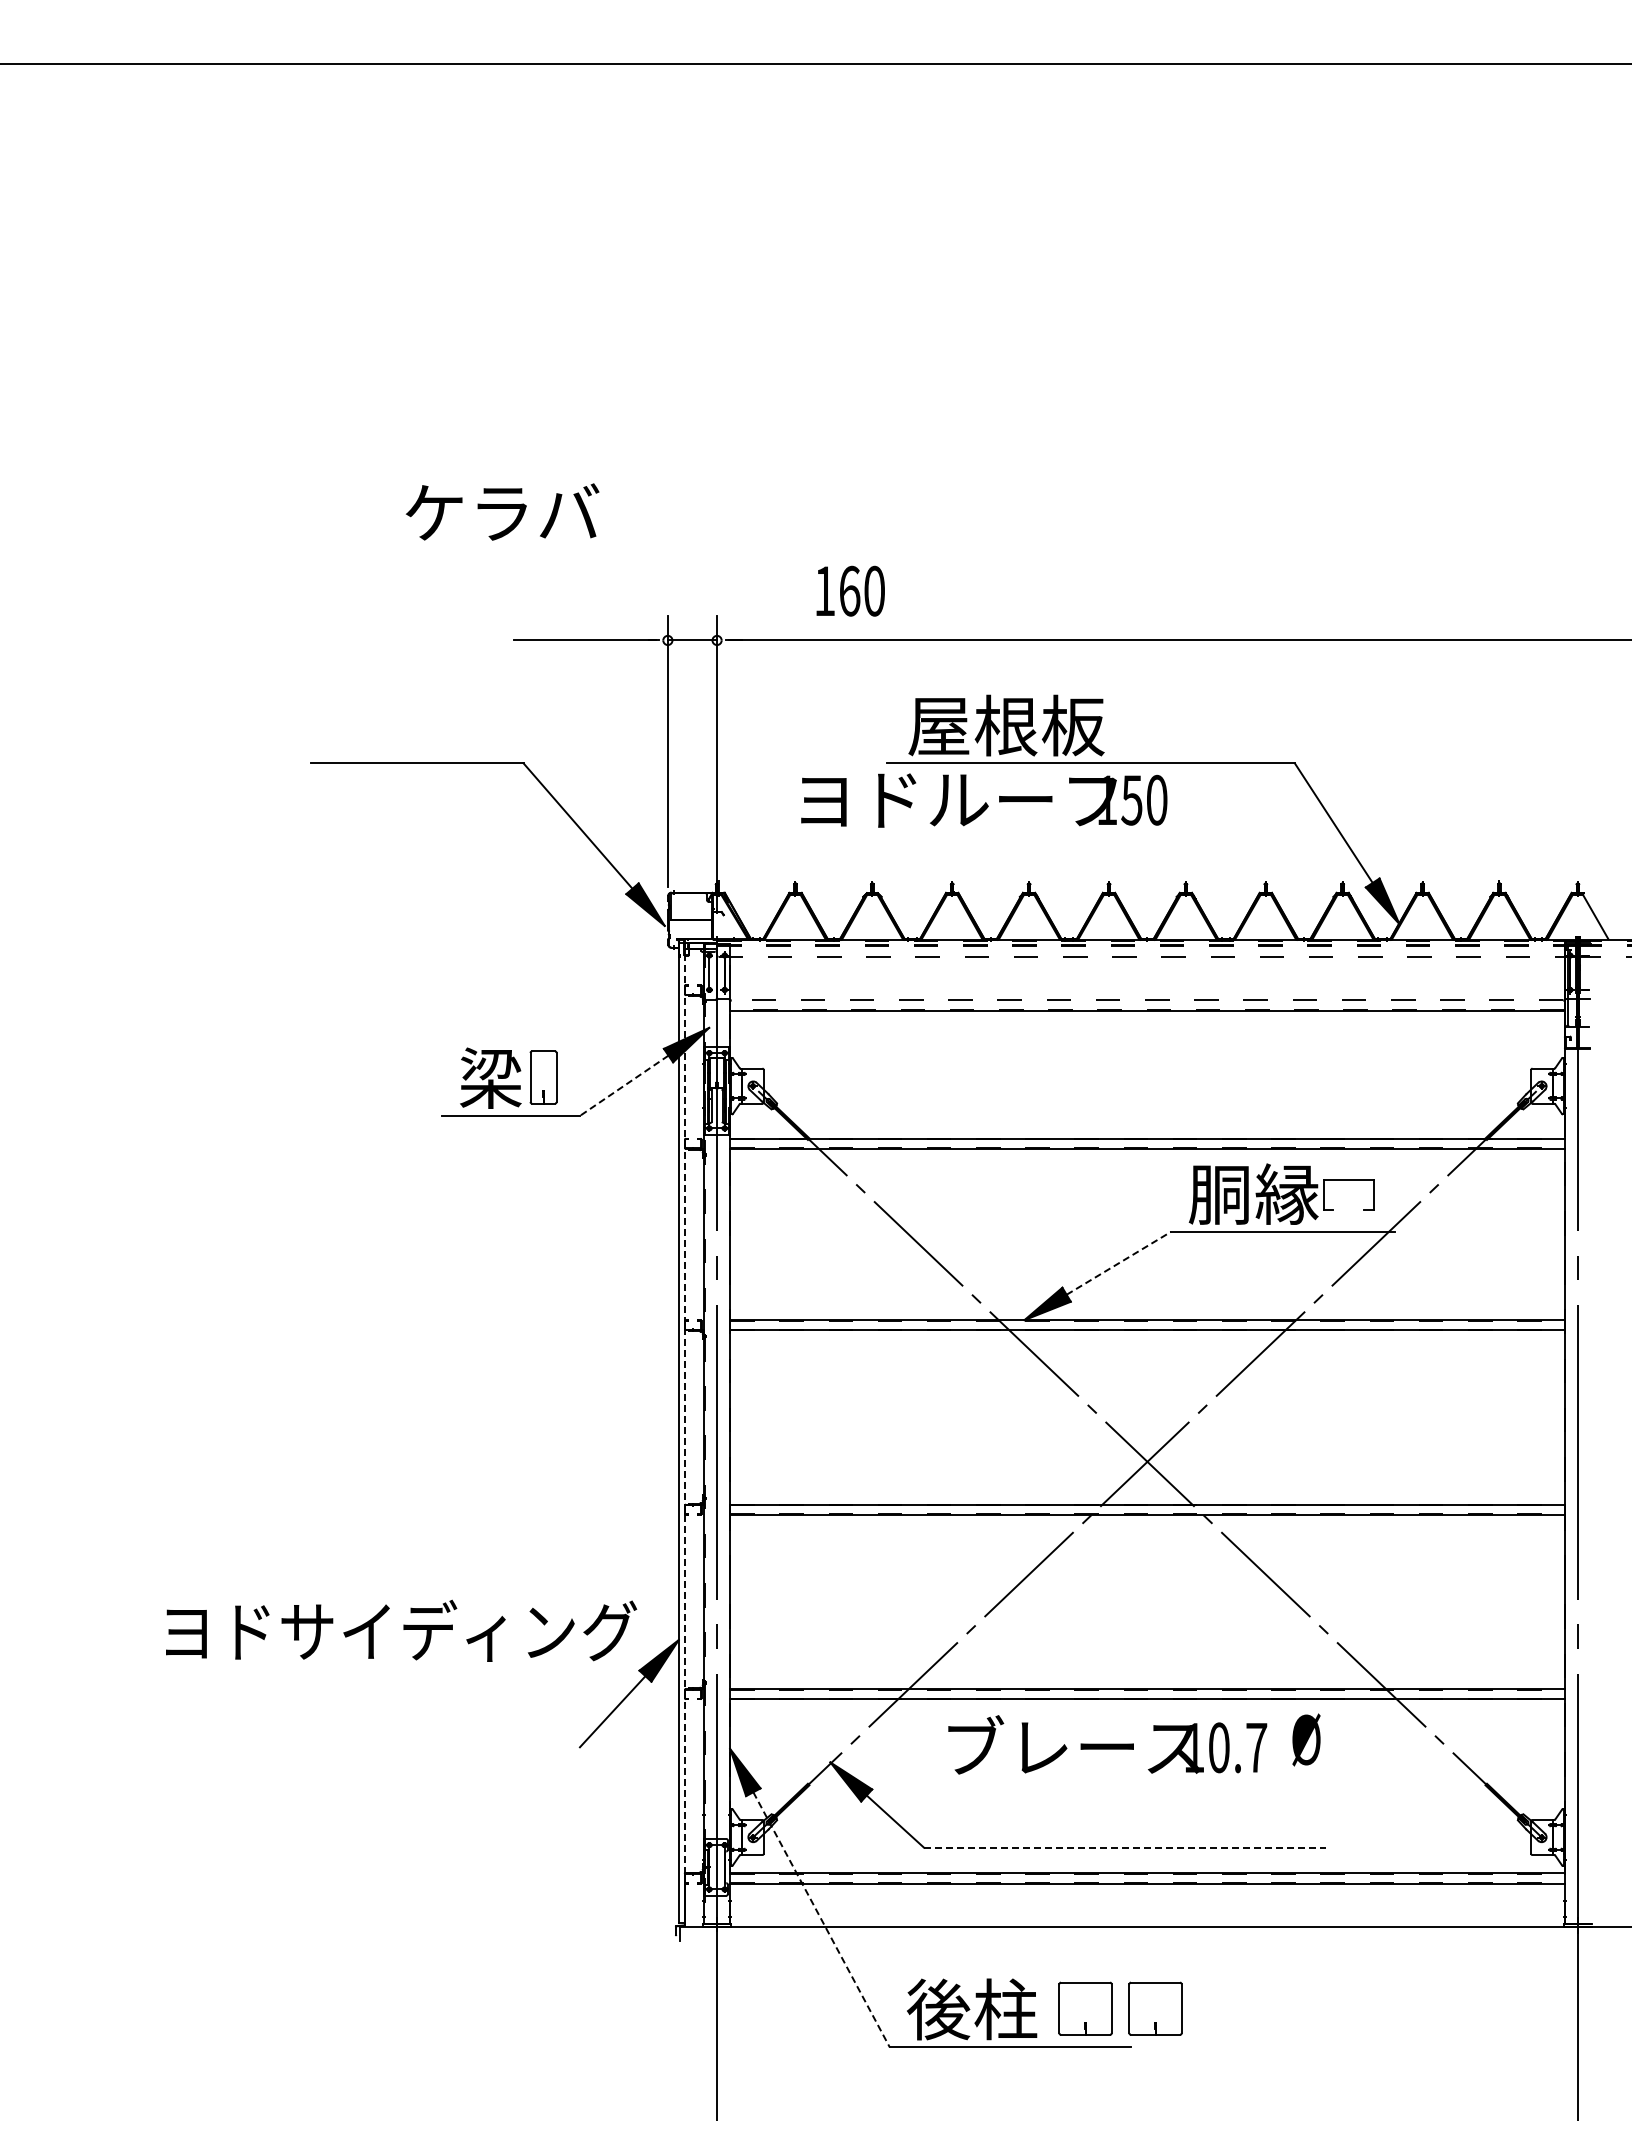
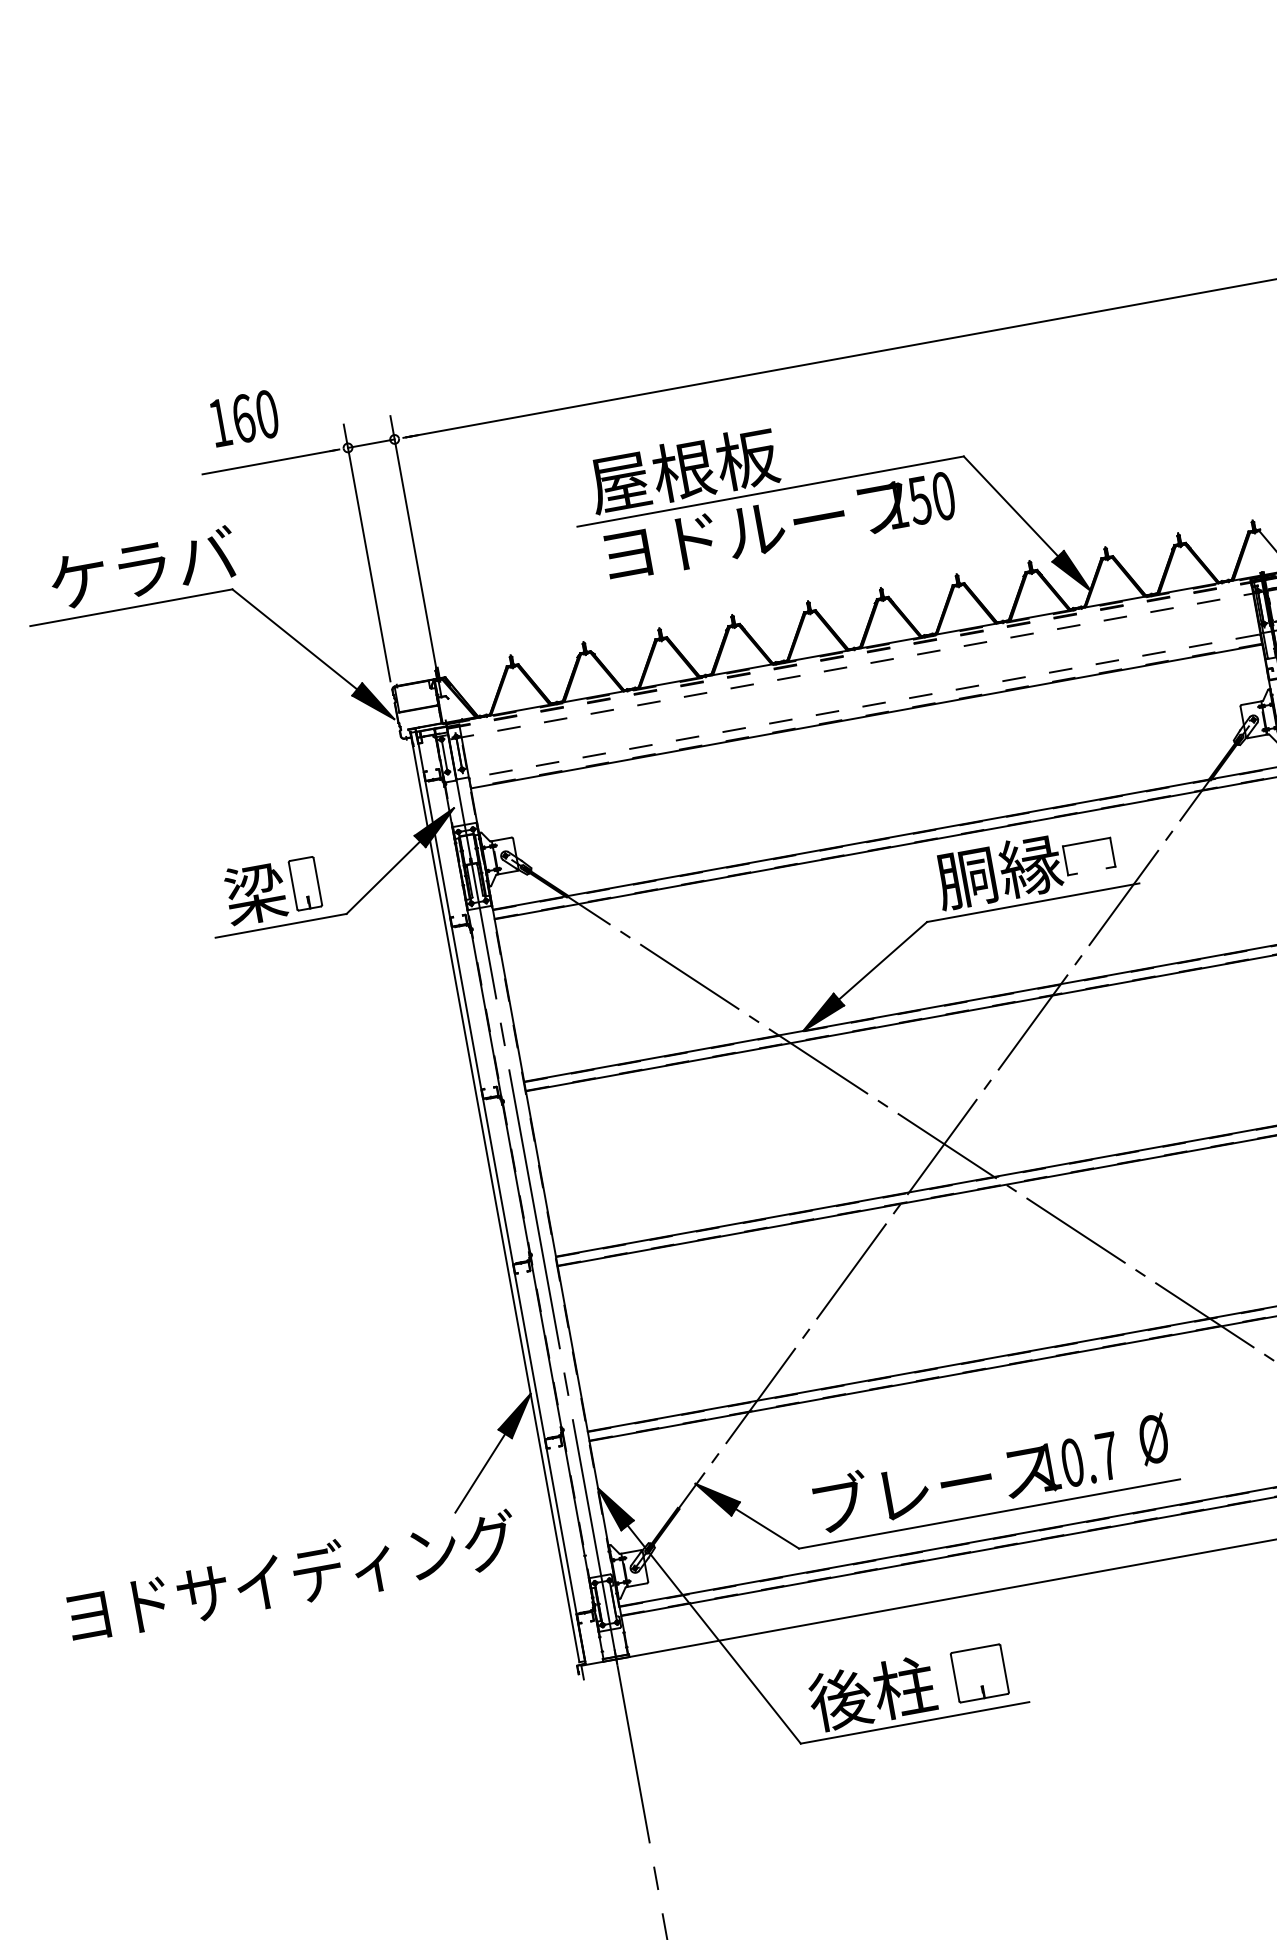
text: (502, 511) -> (143, 567), moved
text: (850, 590) -> (244, 417), moved
text: (984, 800) -> (780, 526), moved
line: (624, 1085) -> (383, 877), dashed -> solid
line: (1118, 1263) -> (882, 961), dashed -> solid
line: (684, 1433) -> (500, 1197), dashed -> solid
text: (401, 1630) -> (292, 1576), moved
text: (1306, 1739) -> (1153, 1438), moved
text: (1107, 1744) -> (966, 1478), moved
line: (1125, 1847) -> (989, 1513), dashed -> solid
line: (821, 1919) -> (714, 1634), dashed -> solid
part: (1155, 2008) -> (1046, 1661), removed

